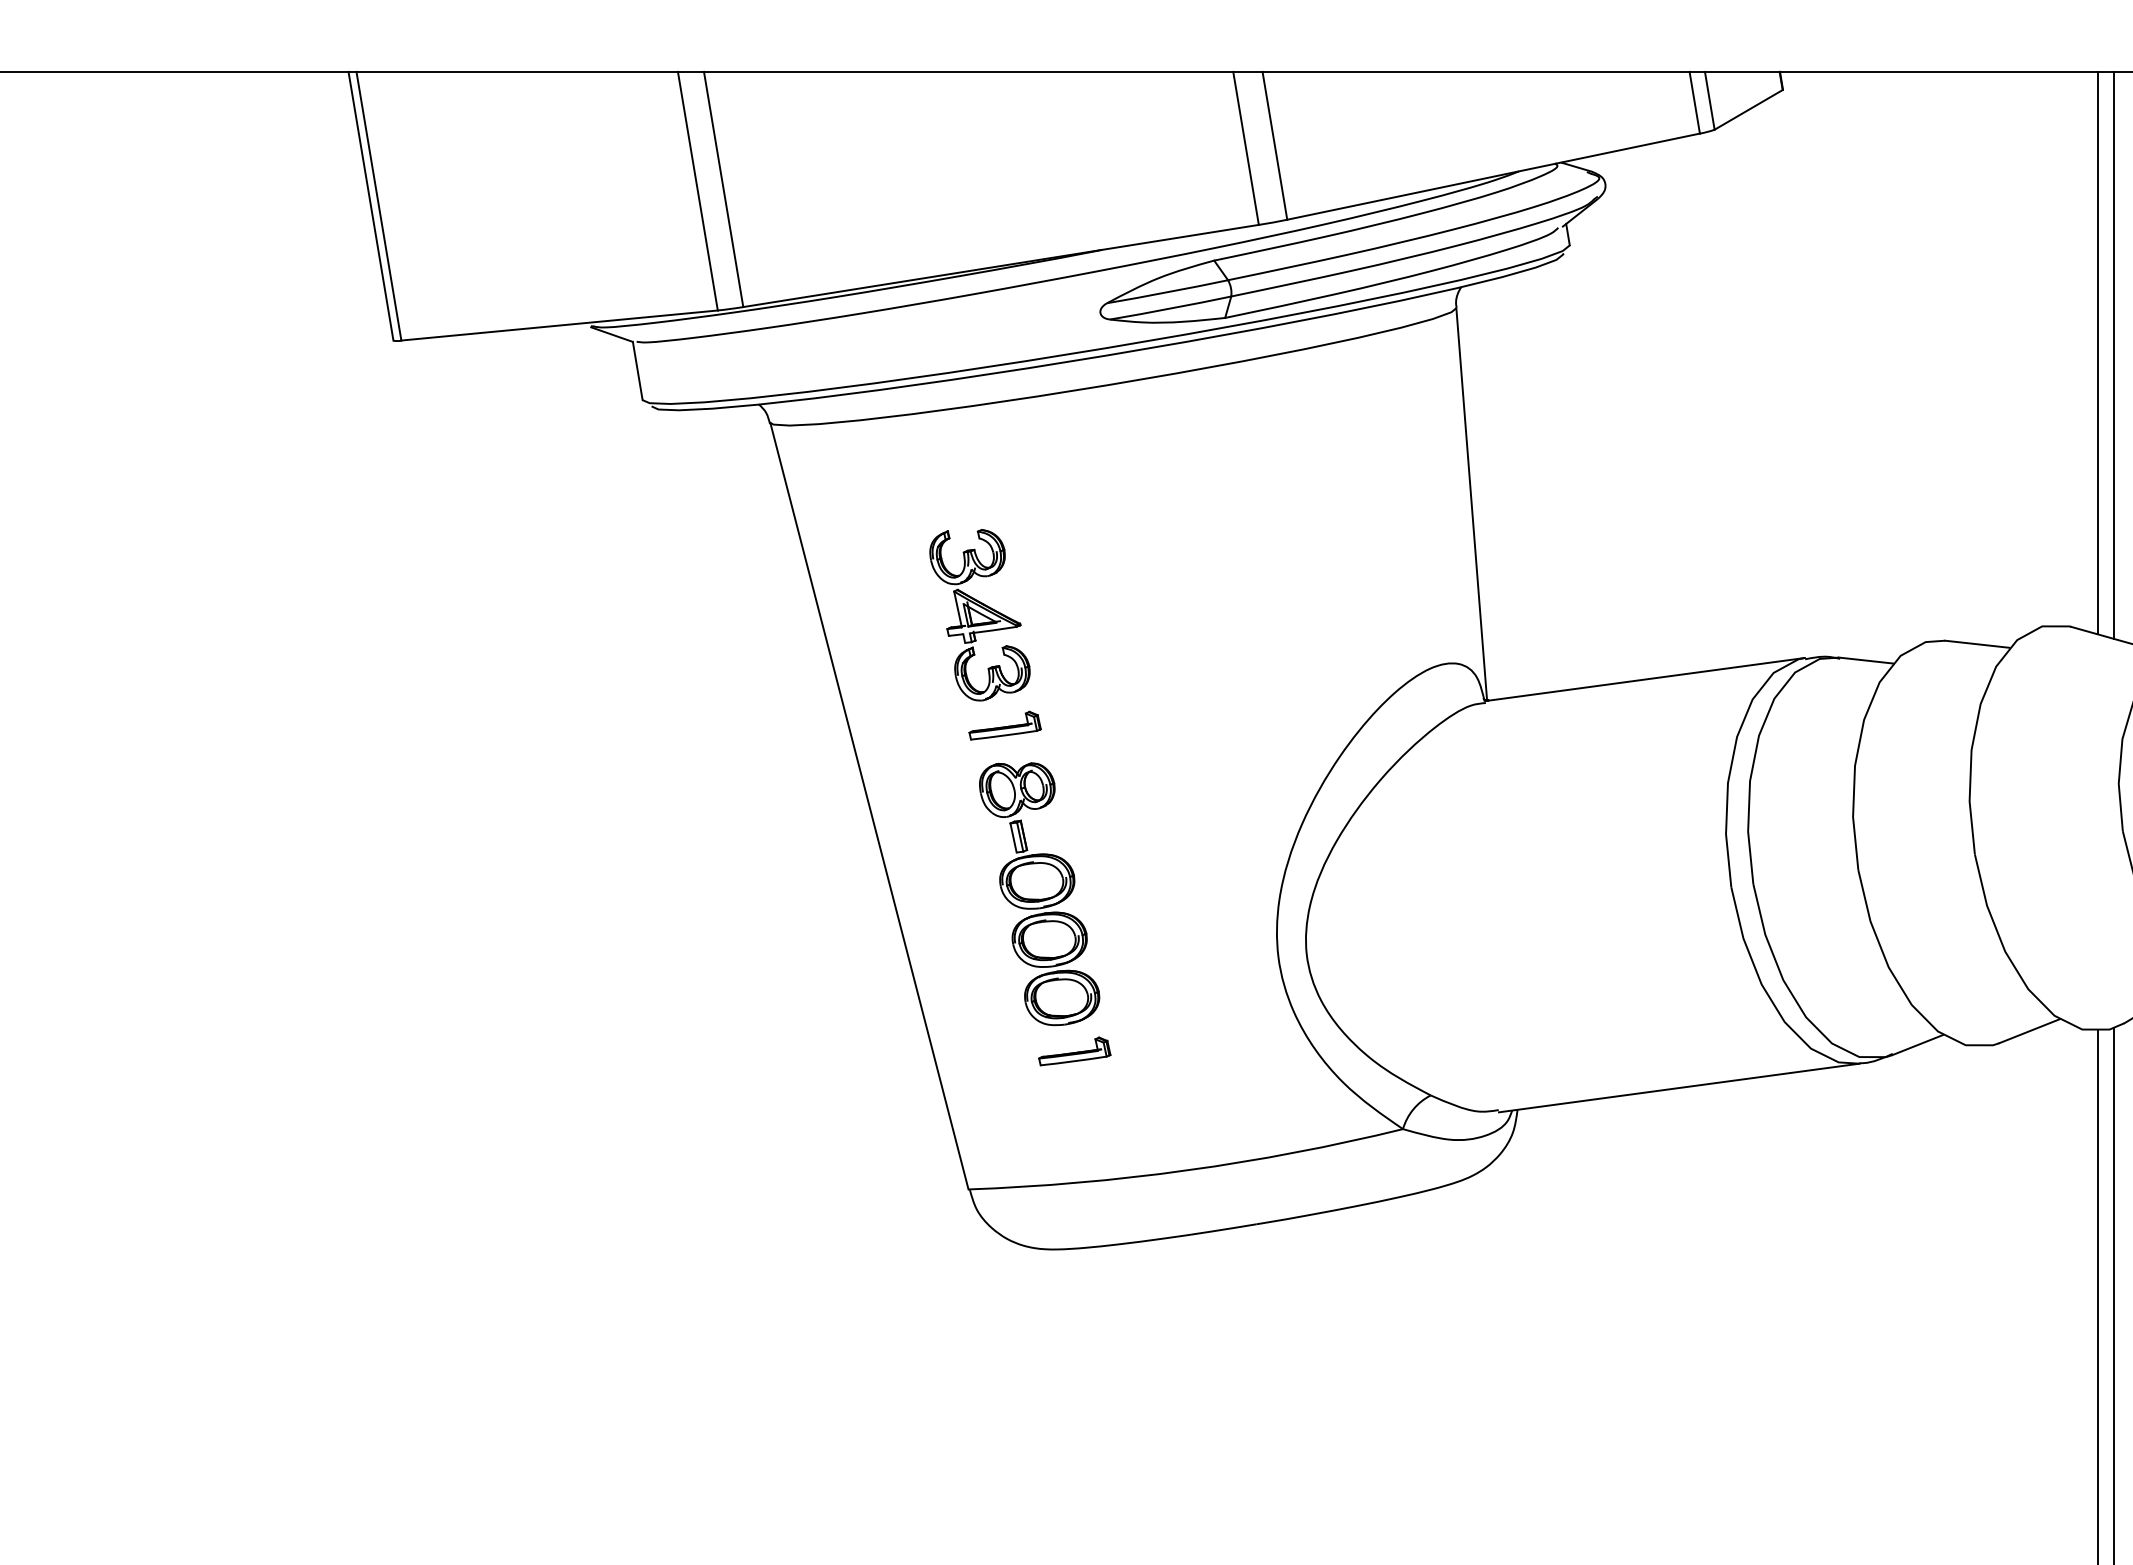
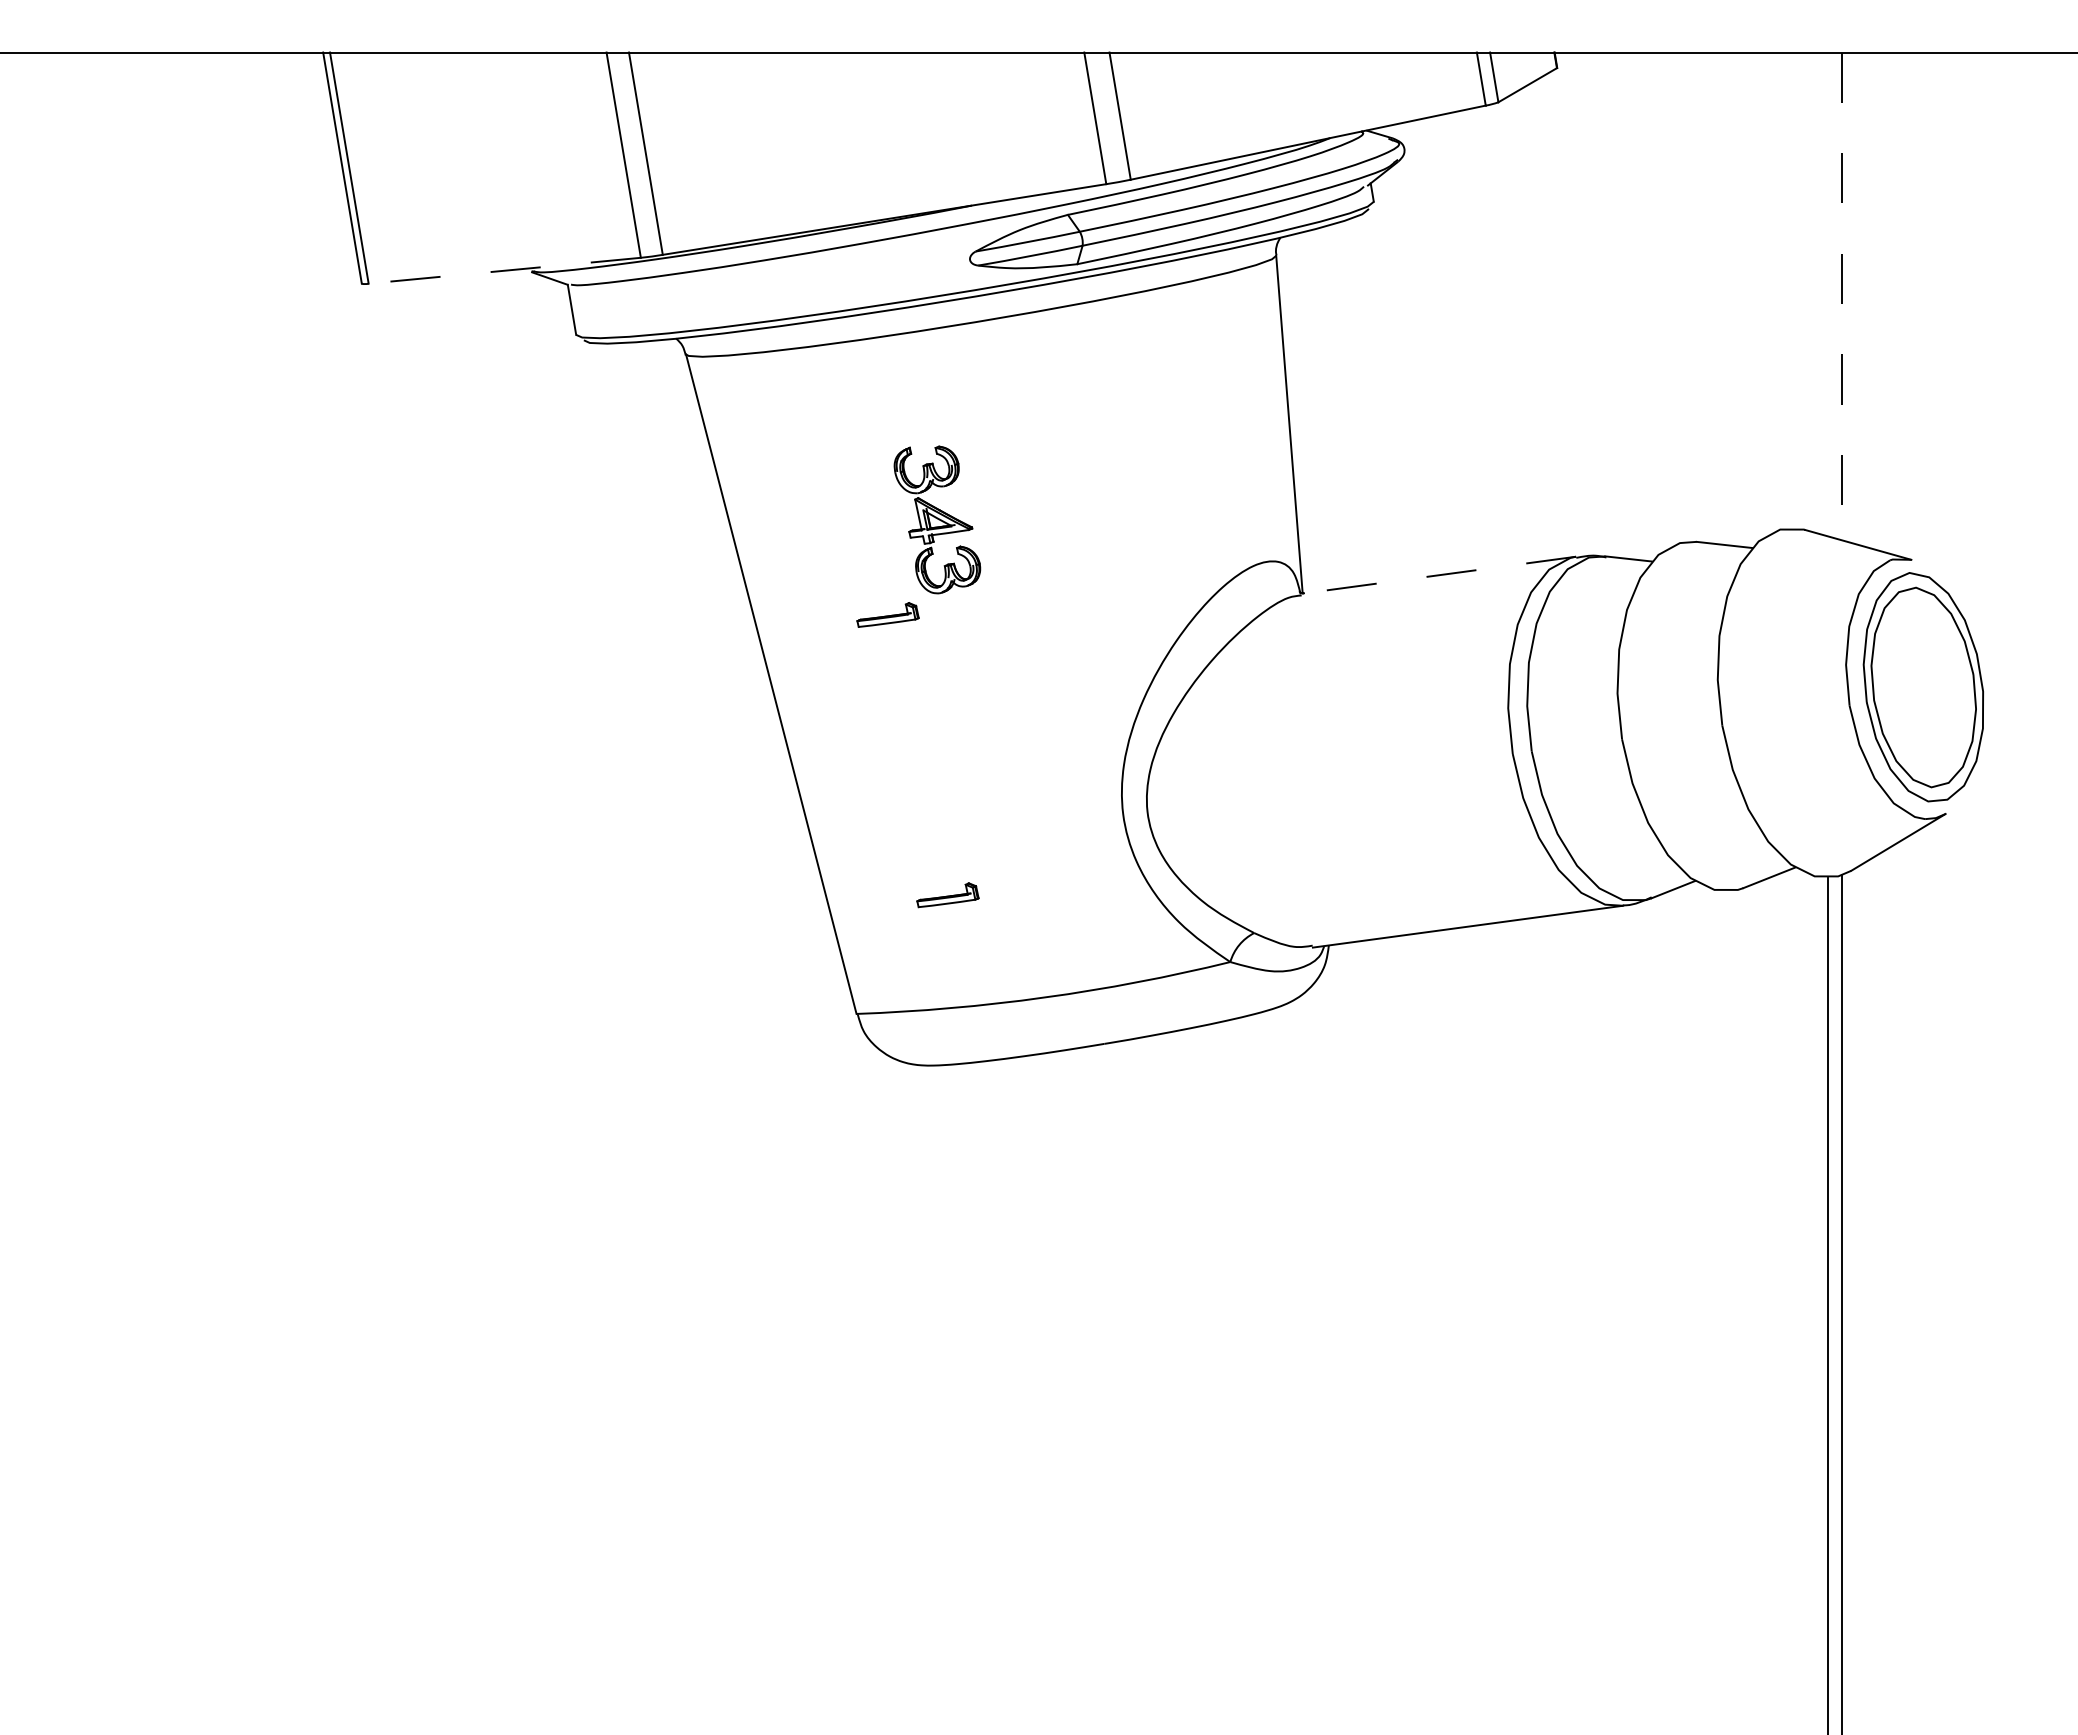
line: (559, 325) -> (504, 270), solid -> dashed
line: (2098, 353) -> (1828, 294), removed
line: (2113, 355) -> (1841, 296), solid -> dashed
part: (980, 614) -> (937, 519), moved
line: (1644, 679) -> (1438, 575), solid -> dashed
part: (1039, 893) -> (917, 759), removed

